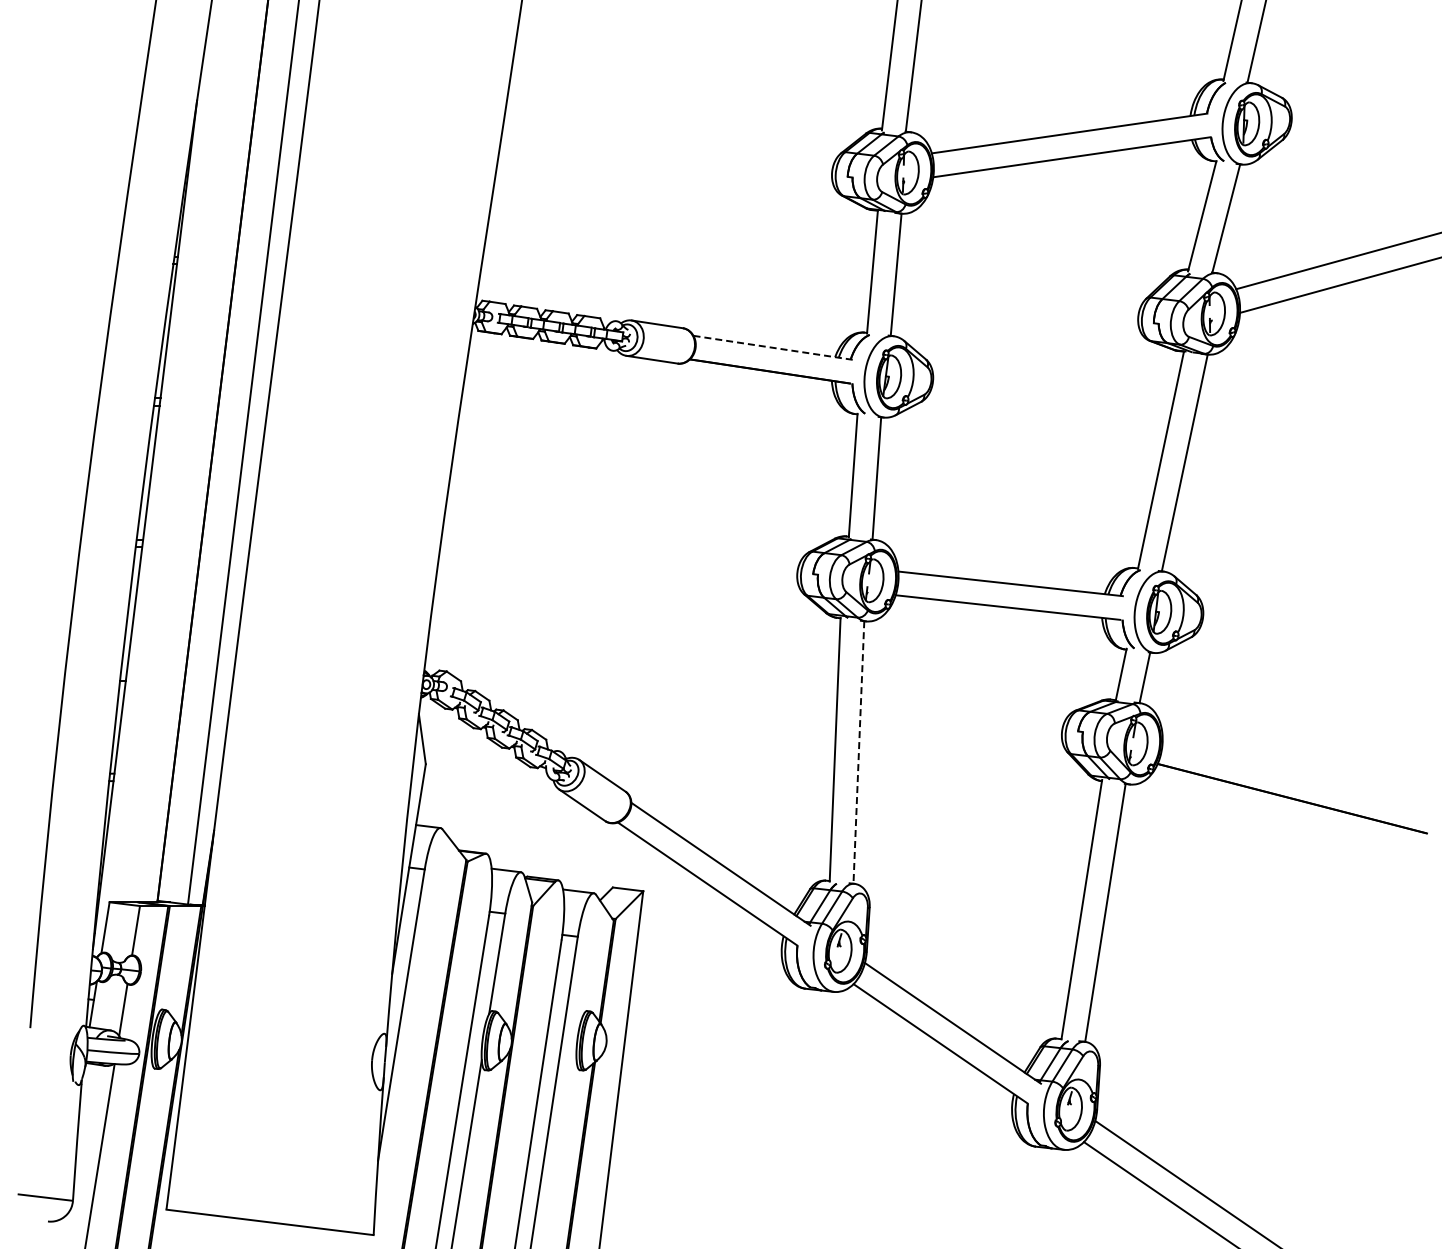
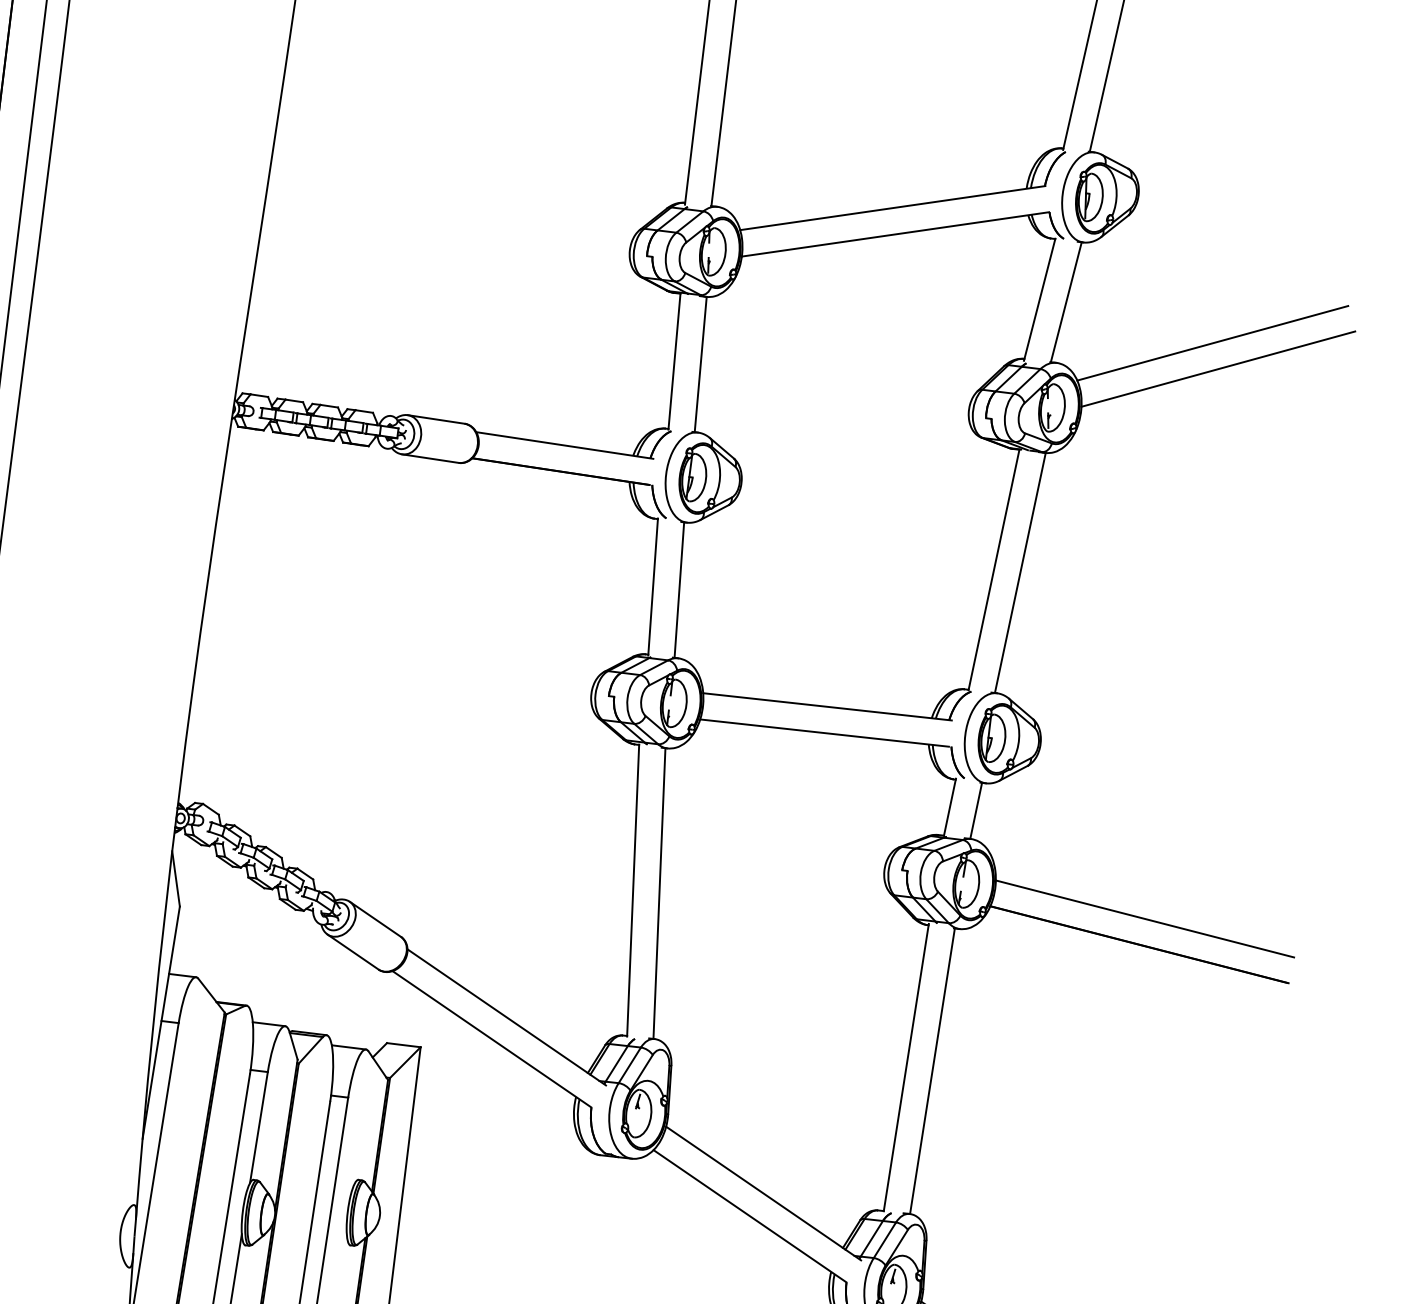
line: (773, 347) -> (564, 445), dashed -> solid
line: (858, 752) -> (659, 893), dashed -> solid
line: (1296, 775) -> (1144, 919), added

